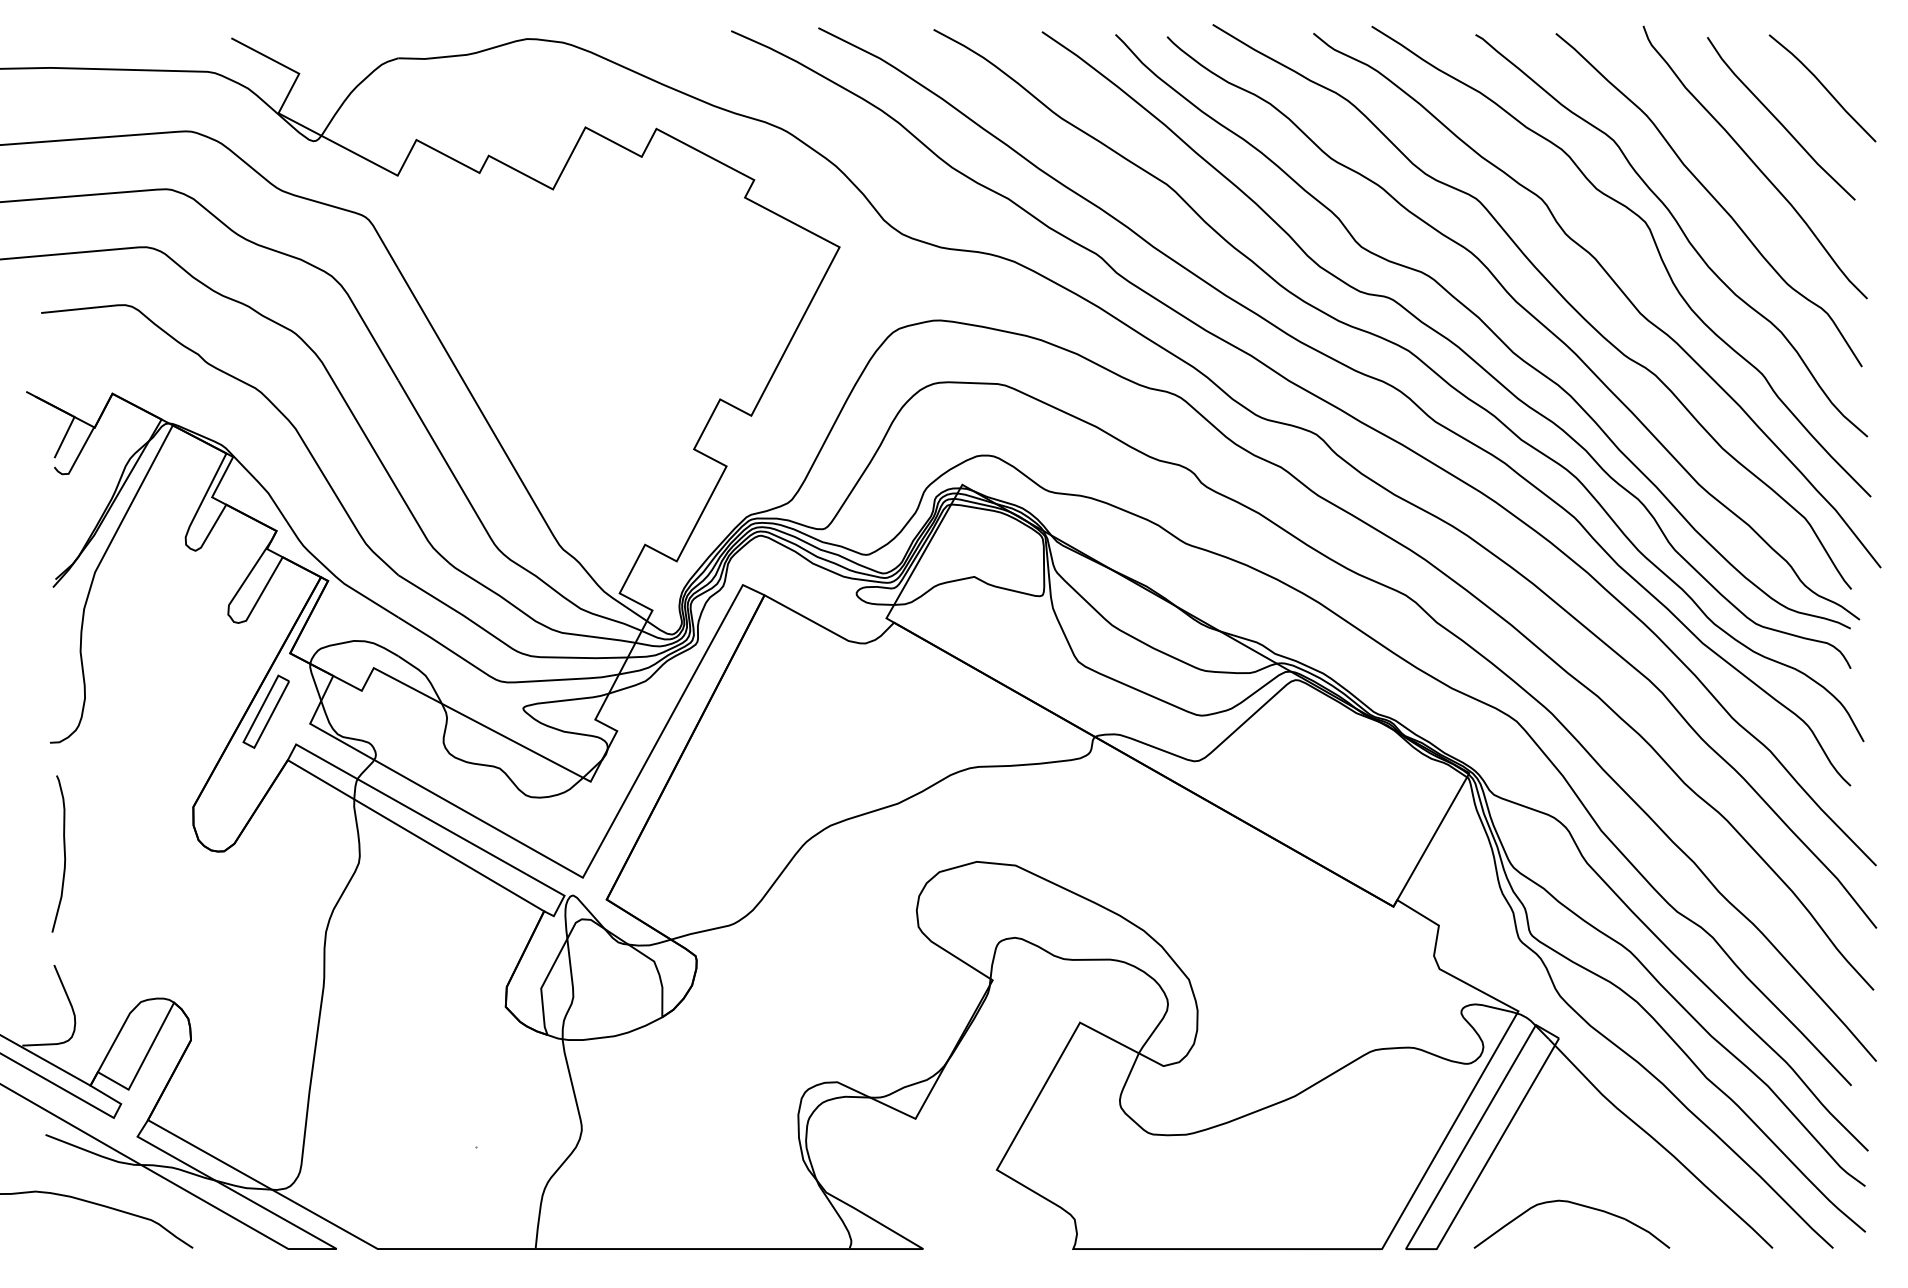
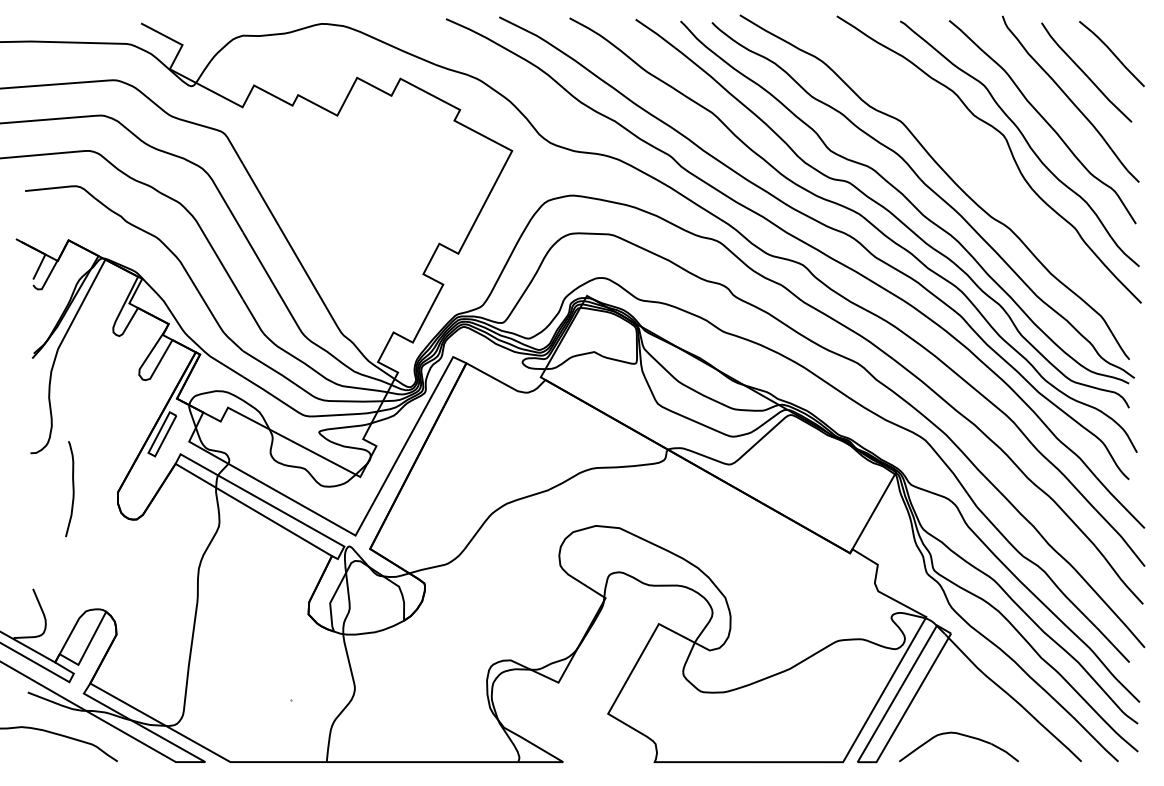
curve: (1613, 284) -> (984, 173), removed
curve: (63, 854) -> (72, 489), moved

